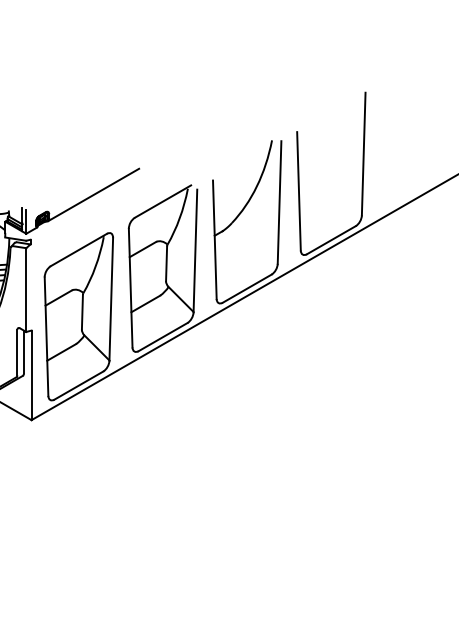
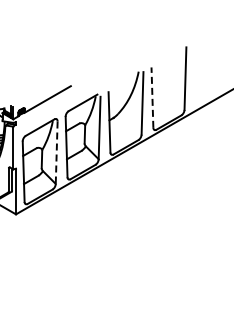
line: (299, 191) -> (152, 97), solid -> dashed
line: (110, 300) -> (56, 153), solid -> dashed

